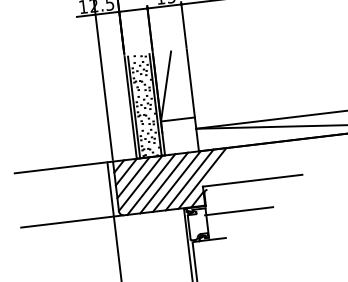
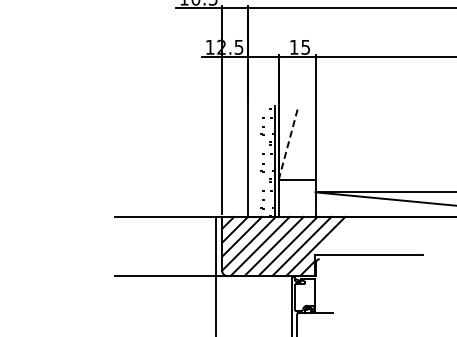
line: (165, 85) -> (288, 142), solid -> dashed
line: (133, 107) -> (251, 161), removed
line: (238, 211) -> (350, 286), removed

